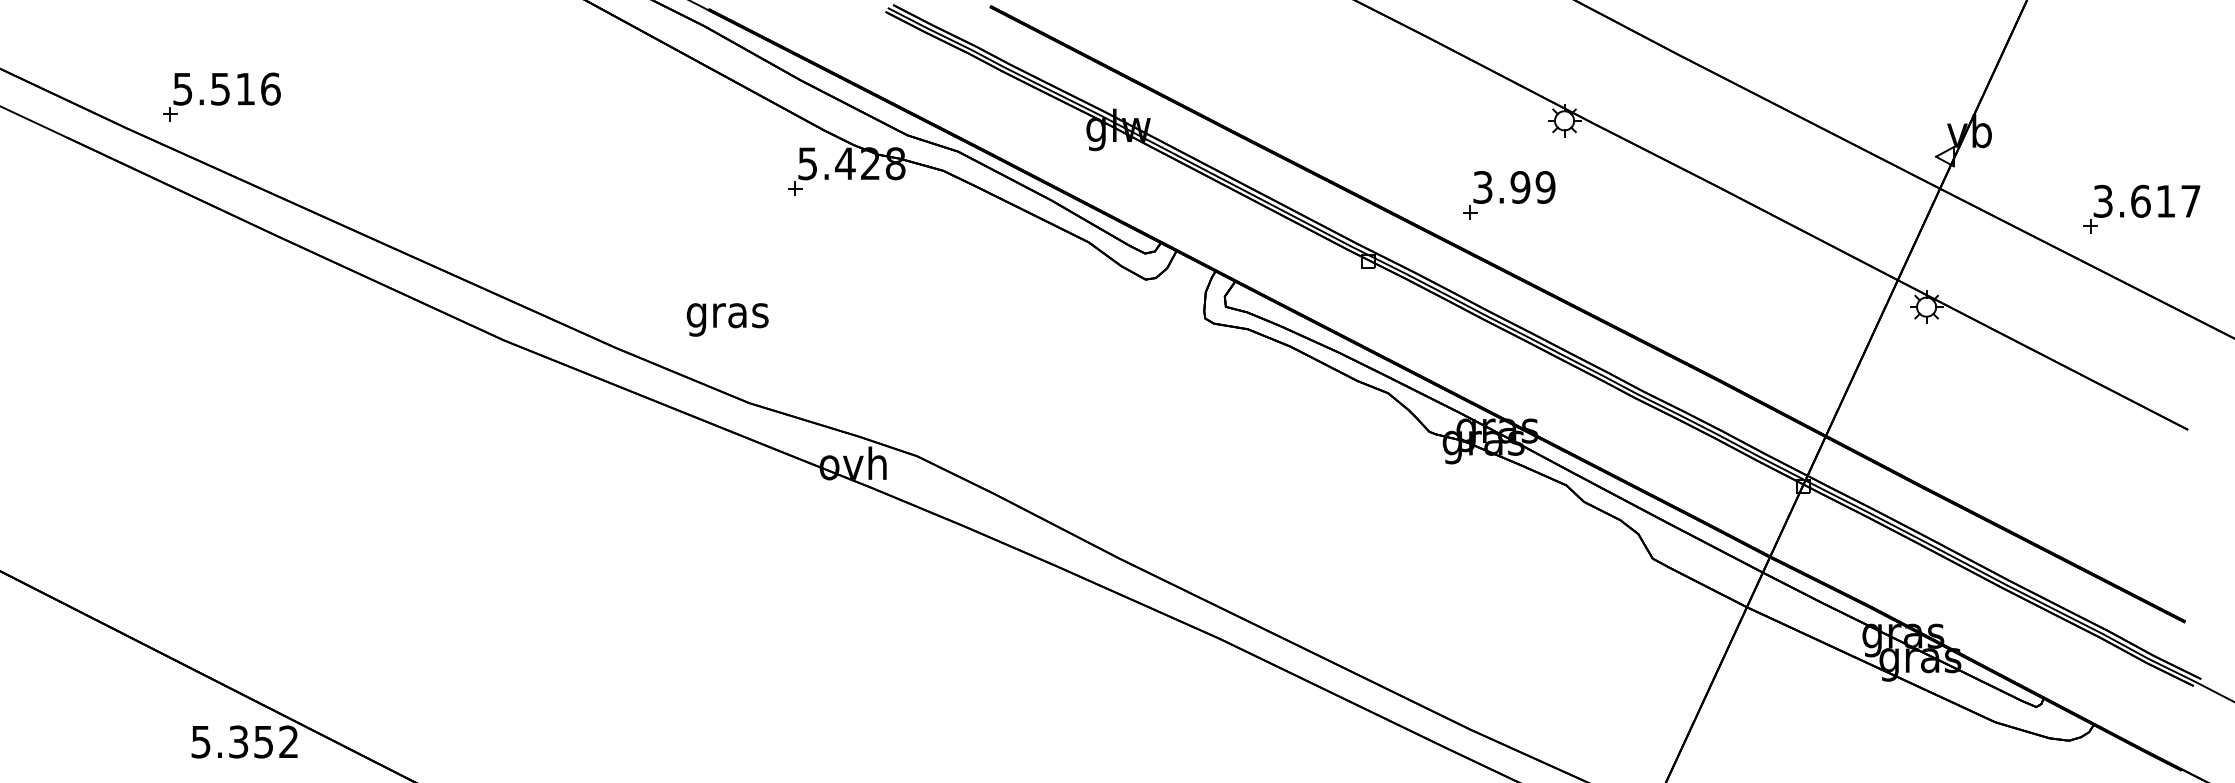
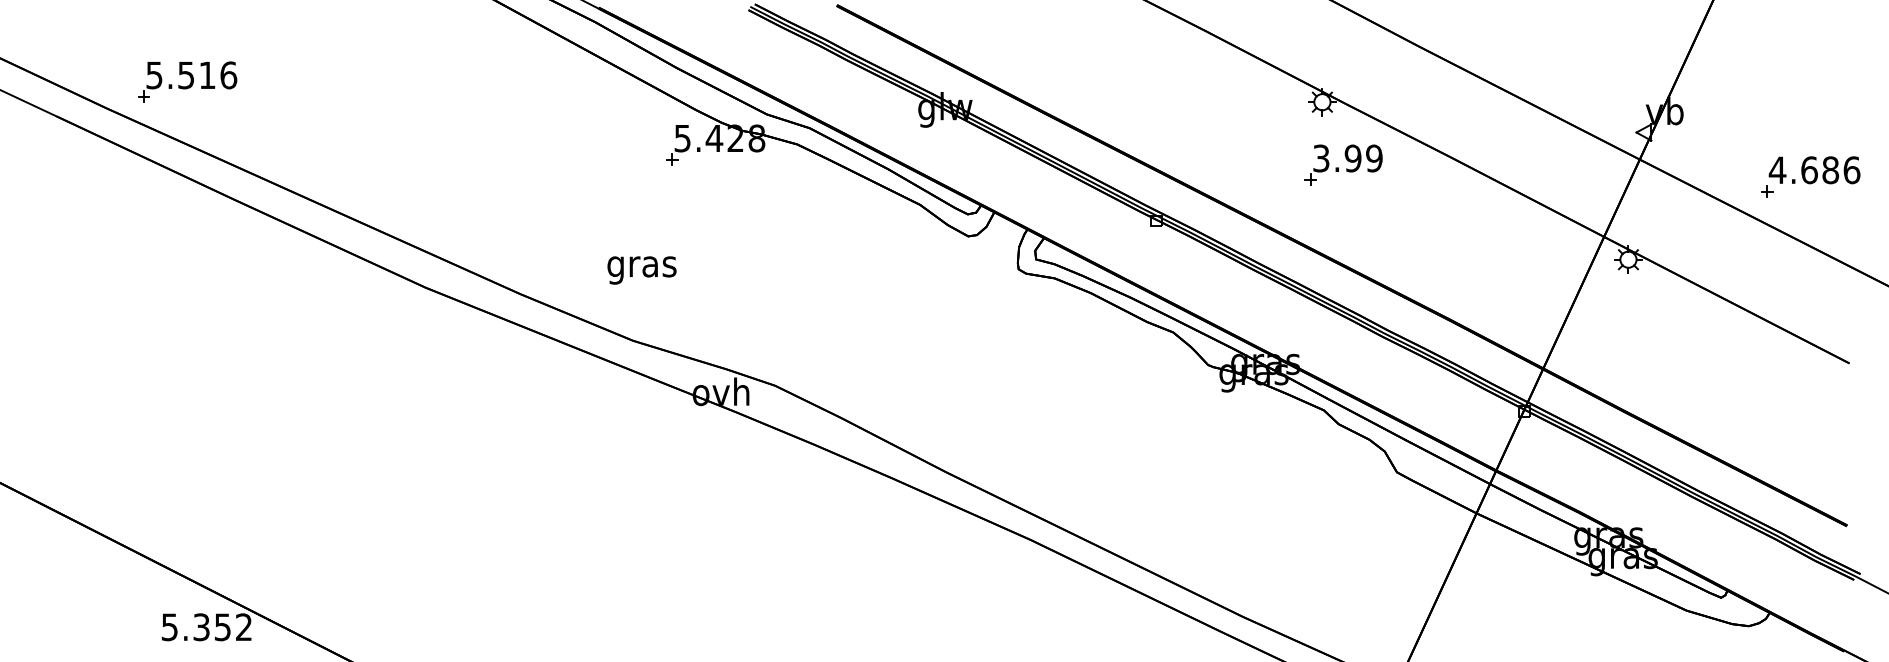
part: (1509, 194) -> (1343, 164), moved
text: (2146, 201) -> (1814, 170), 3.617 -> 4.686
text: (727, 319) -> (641, 270), moved

